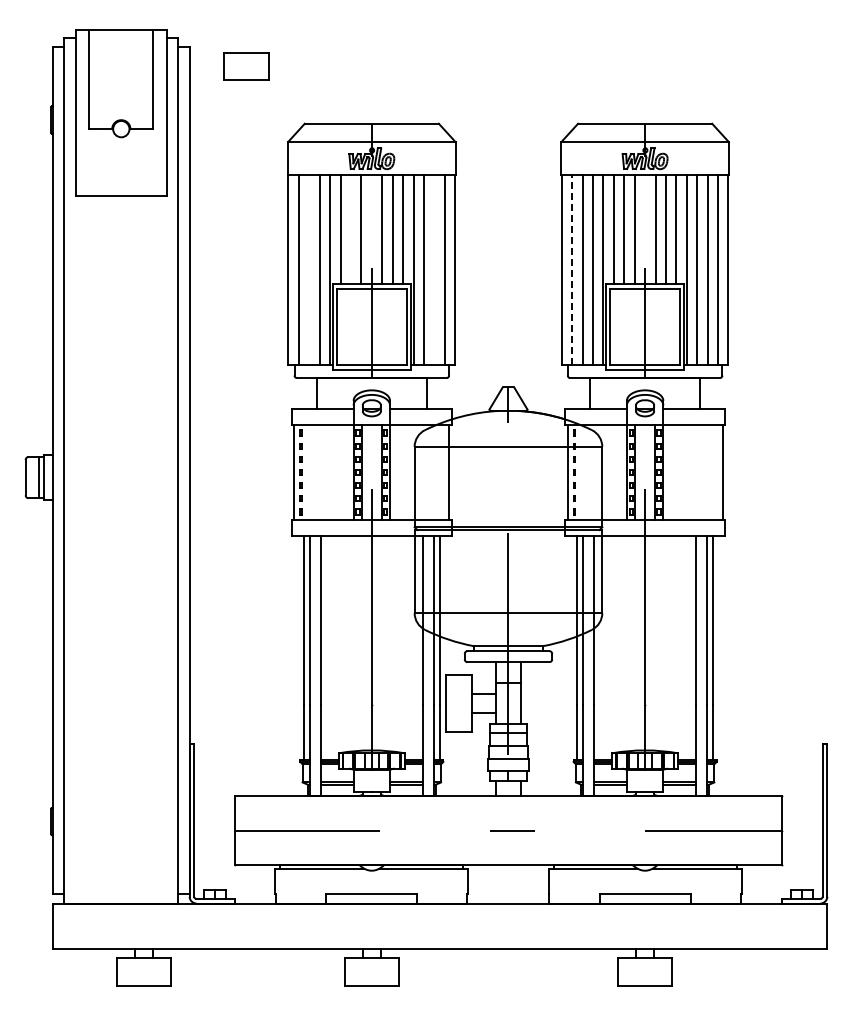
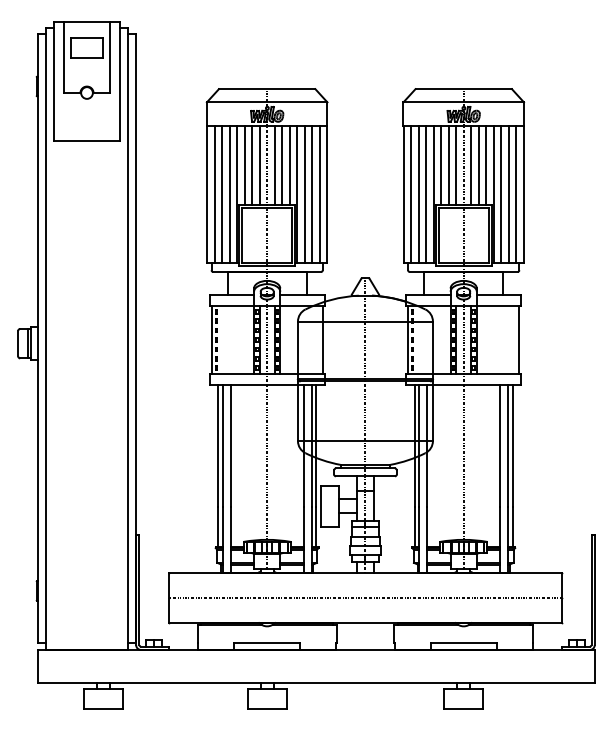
part: (246, 66) -> (87, 47), moved
line: (350, 229) -> (251, 165), added
line: (309, 269) -> (222, 193), added
line: (434, 269) -> (312, 193), added
line: (572, 269) -> (411, 193), dashed -> solid

